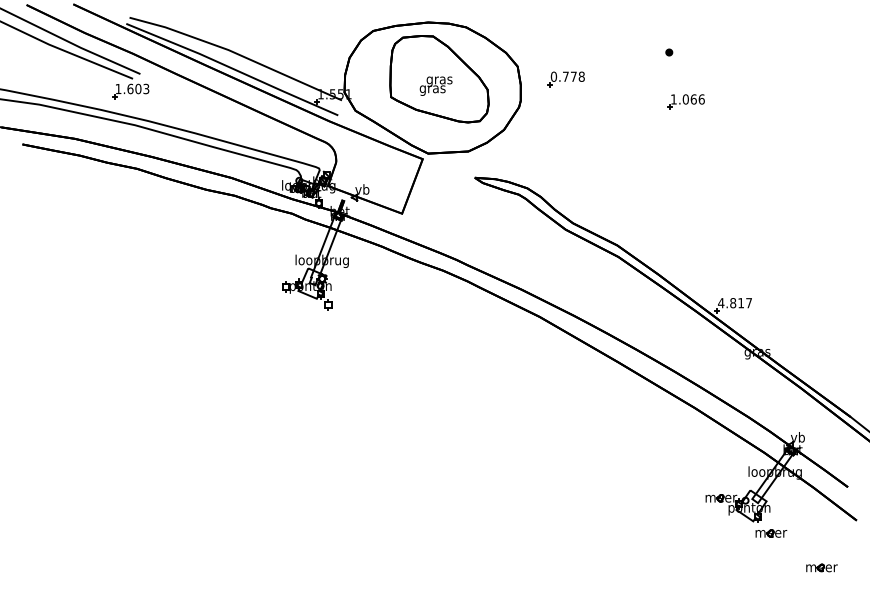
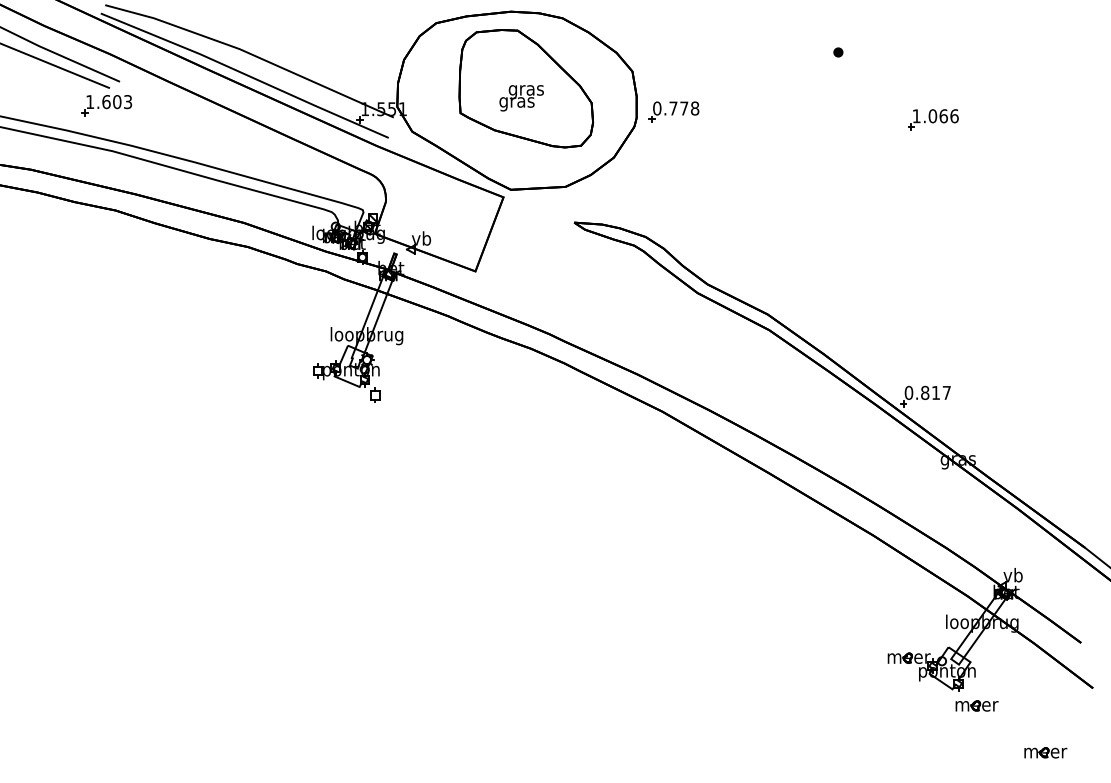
part: (565, 79) -> (672, 112), moved
part: (685, 101) -> (932, 119), moved
text: (721, 303) -> (909, 393), 4.817 -> 0.817

